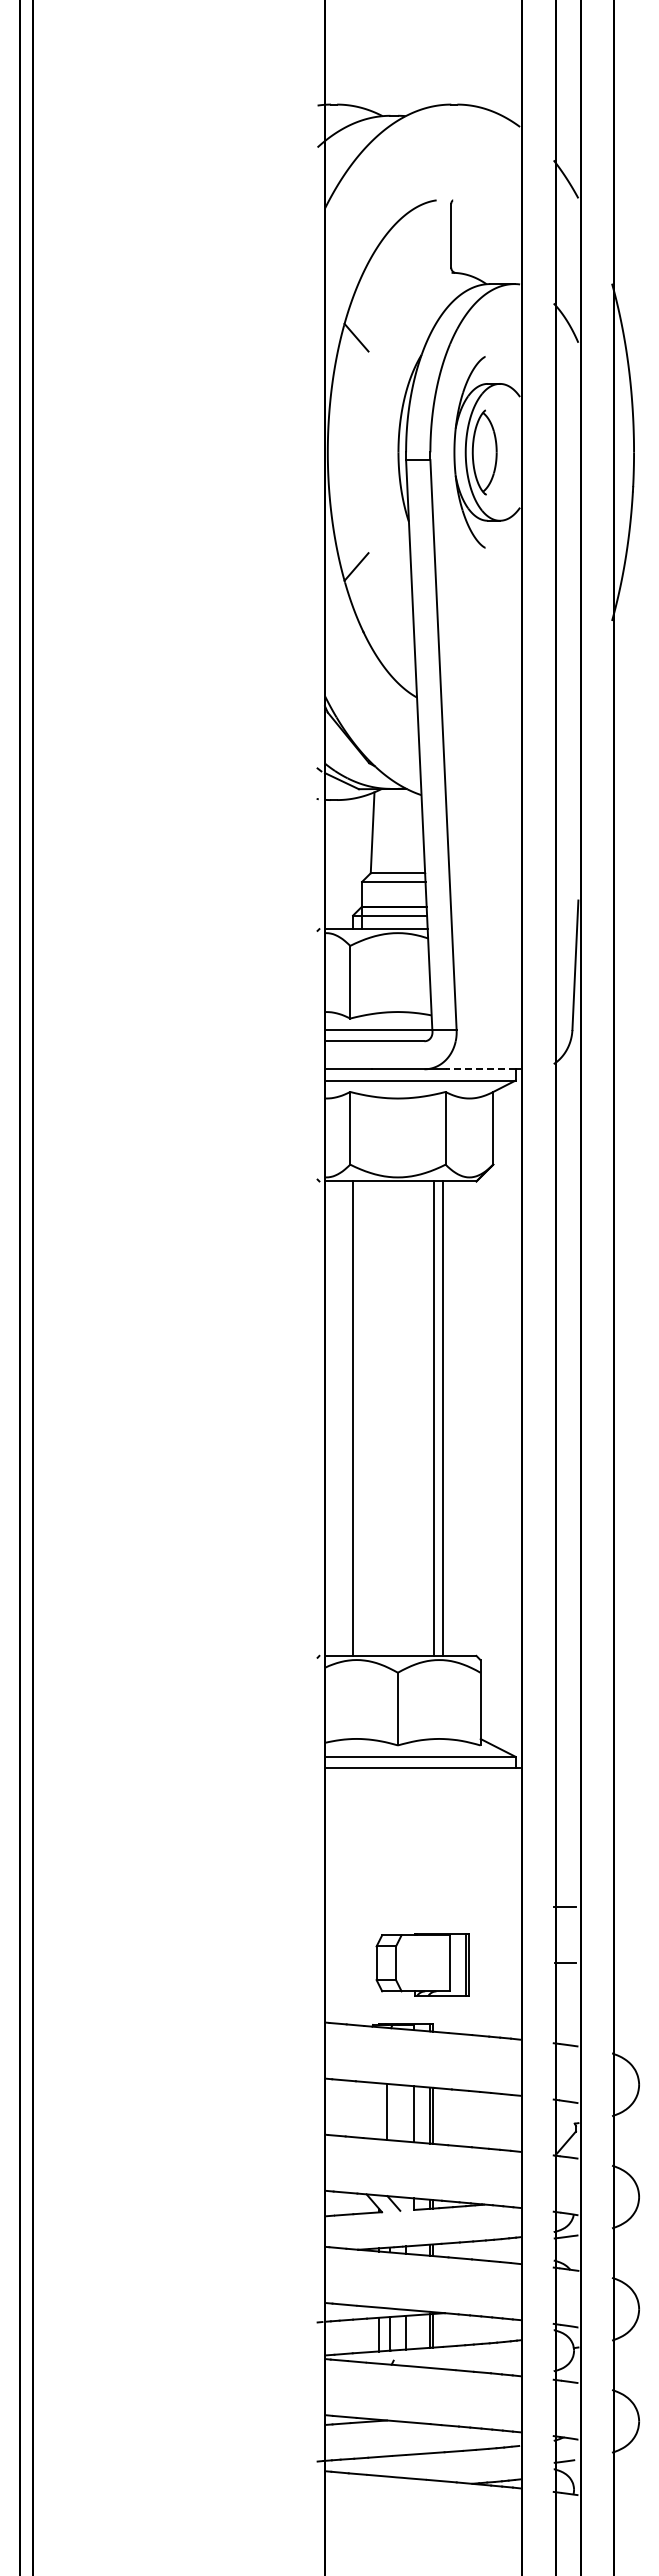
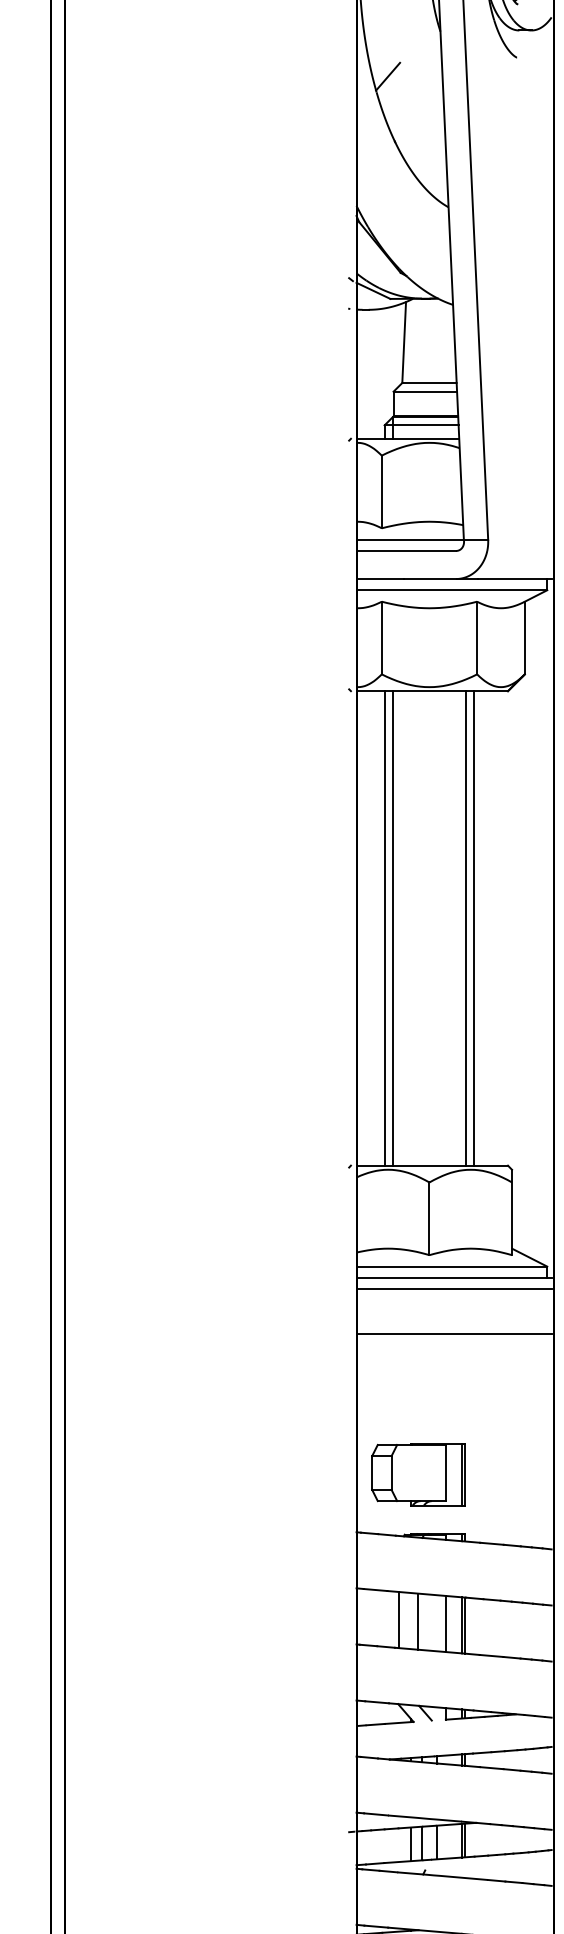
line: (480, 1069) -> (512, 579), dashed -> solid
line: (361, 1418) -> (393, 928), added
line: (422, 1779) -> (454, 1289), added
line: (422, 1824) -> (454, 1334), added
part: (422, 1964) -> (418, 1474), moved
line: (367, 2110) -> (399, 1620), added

